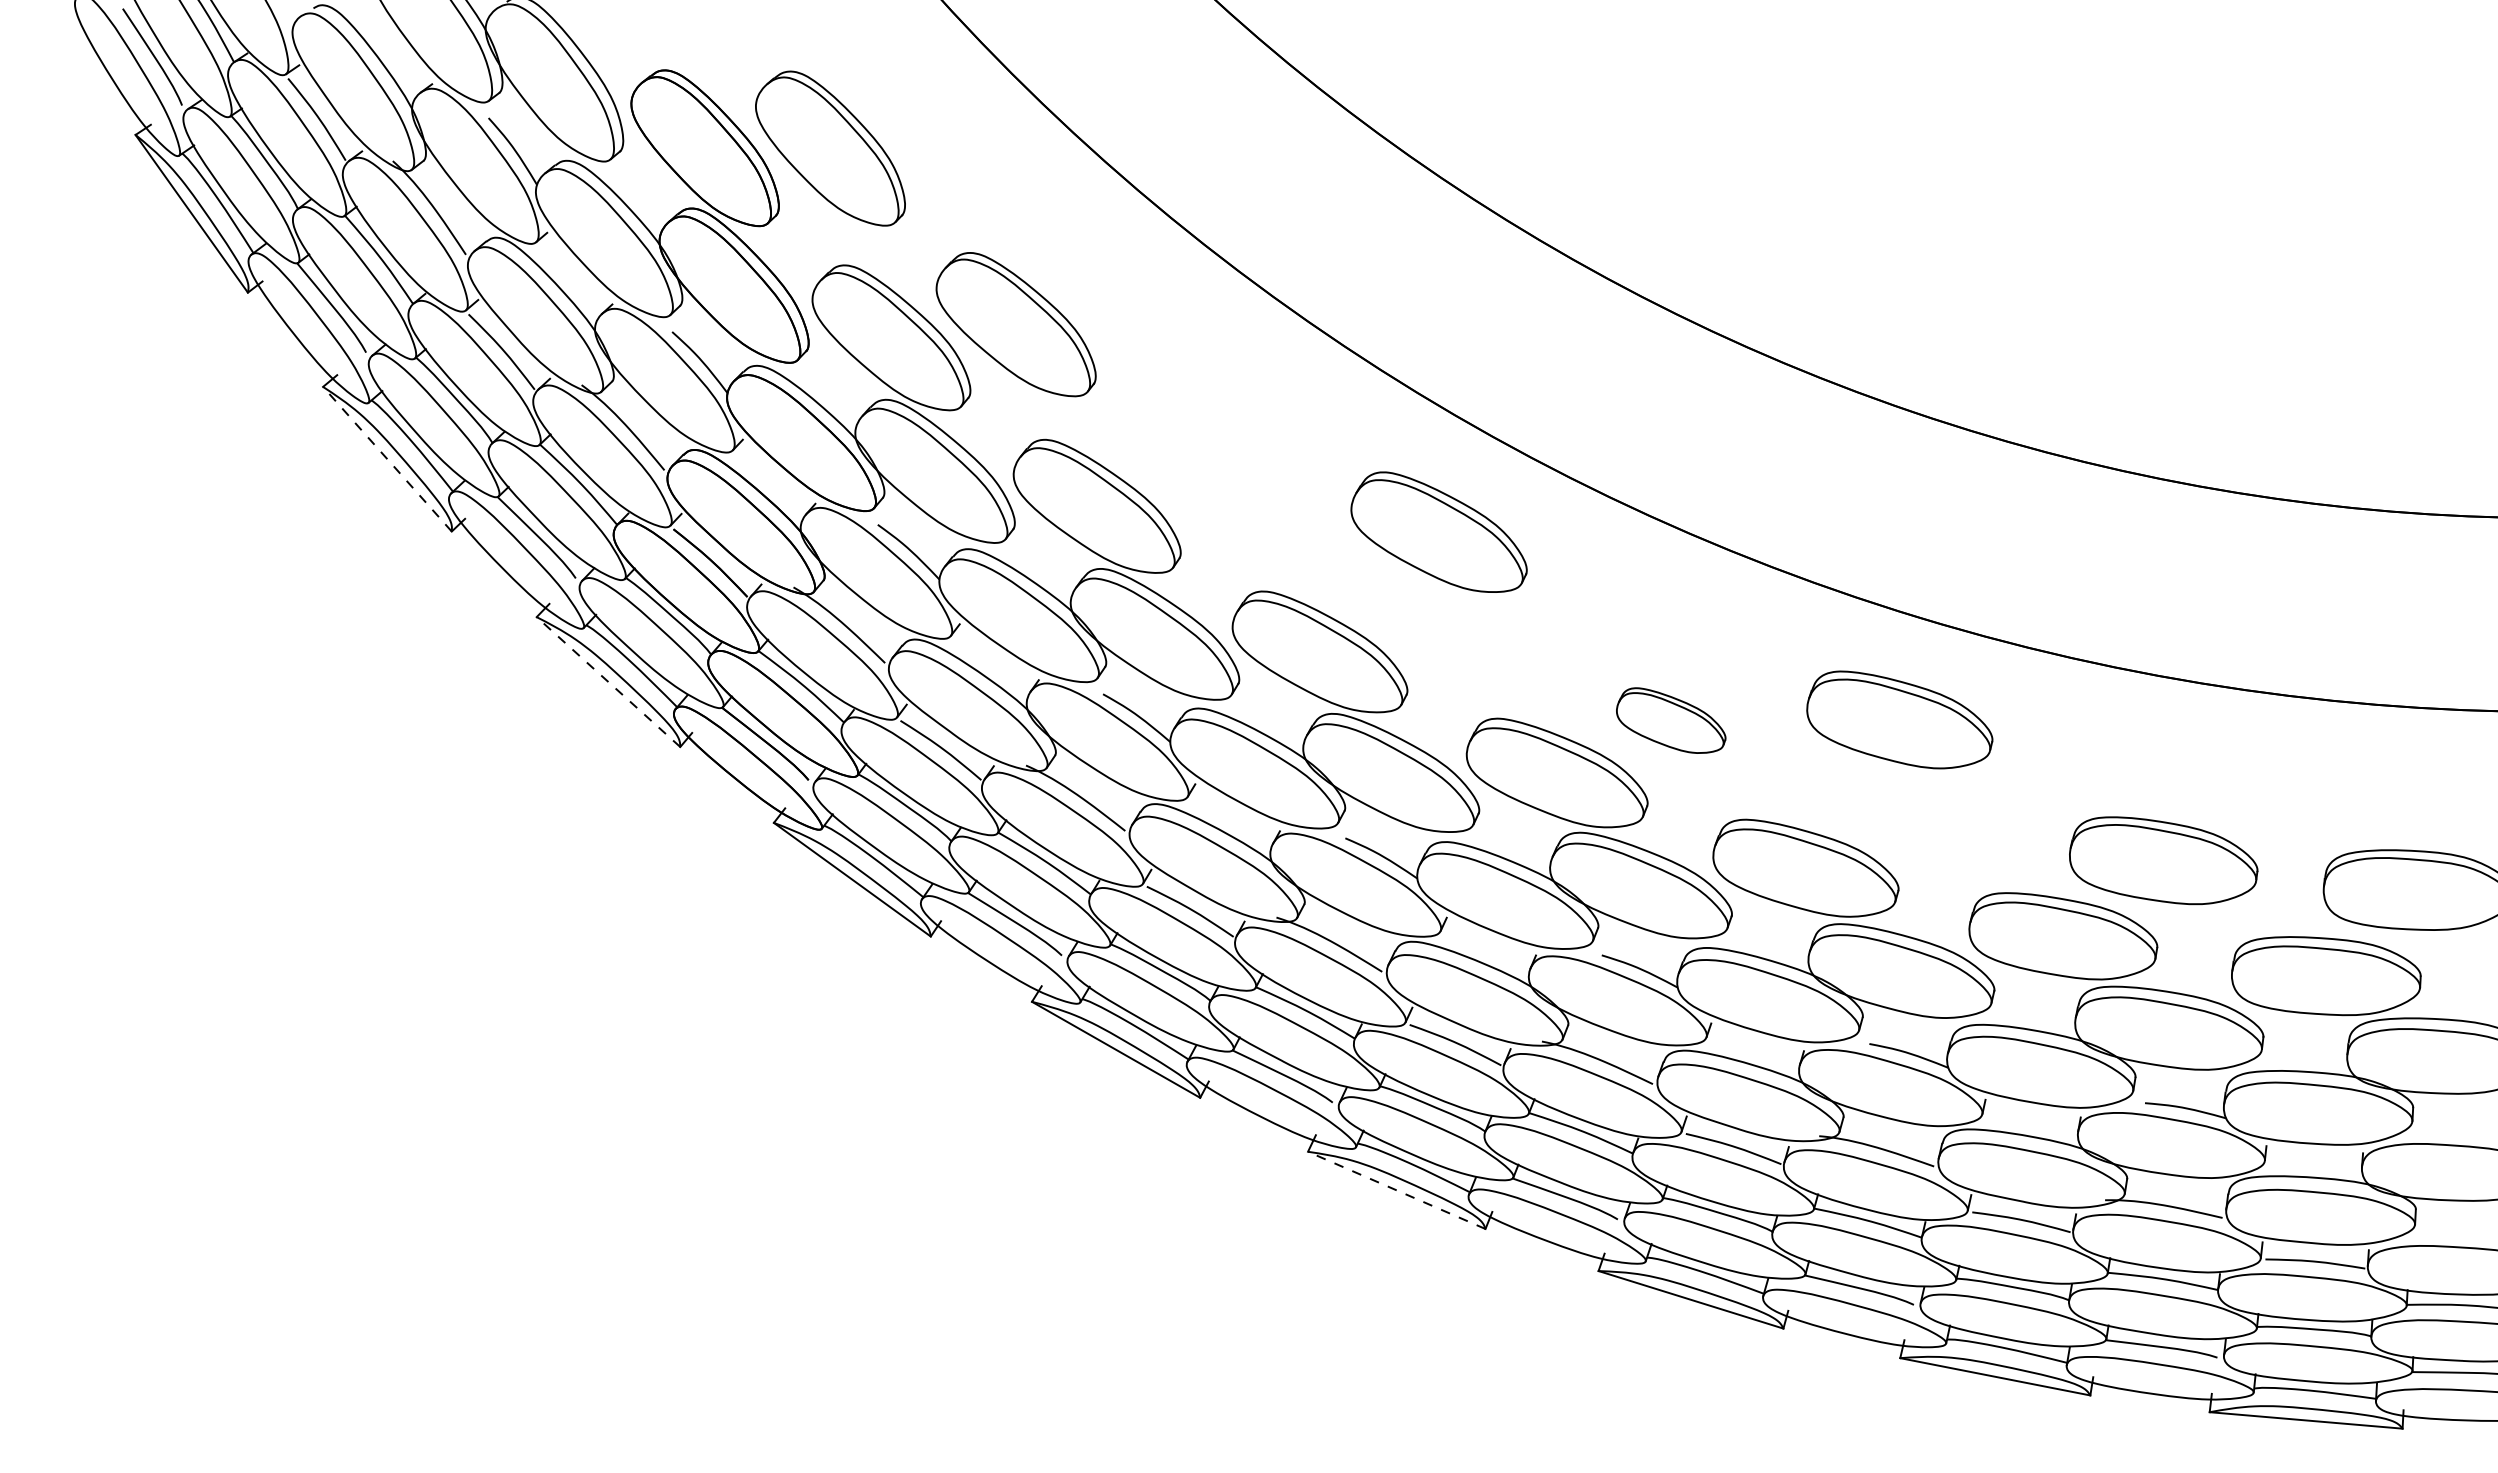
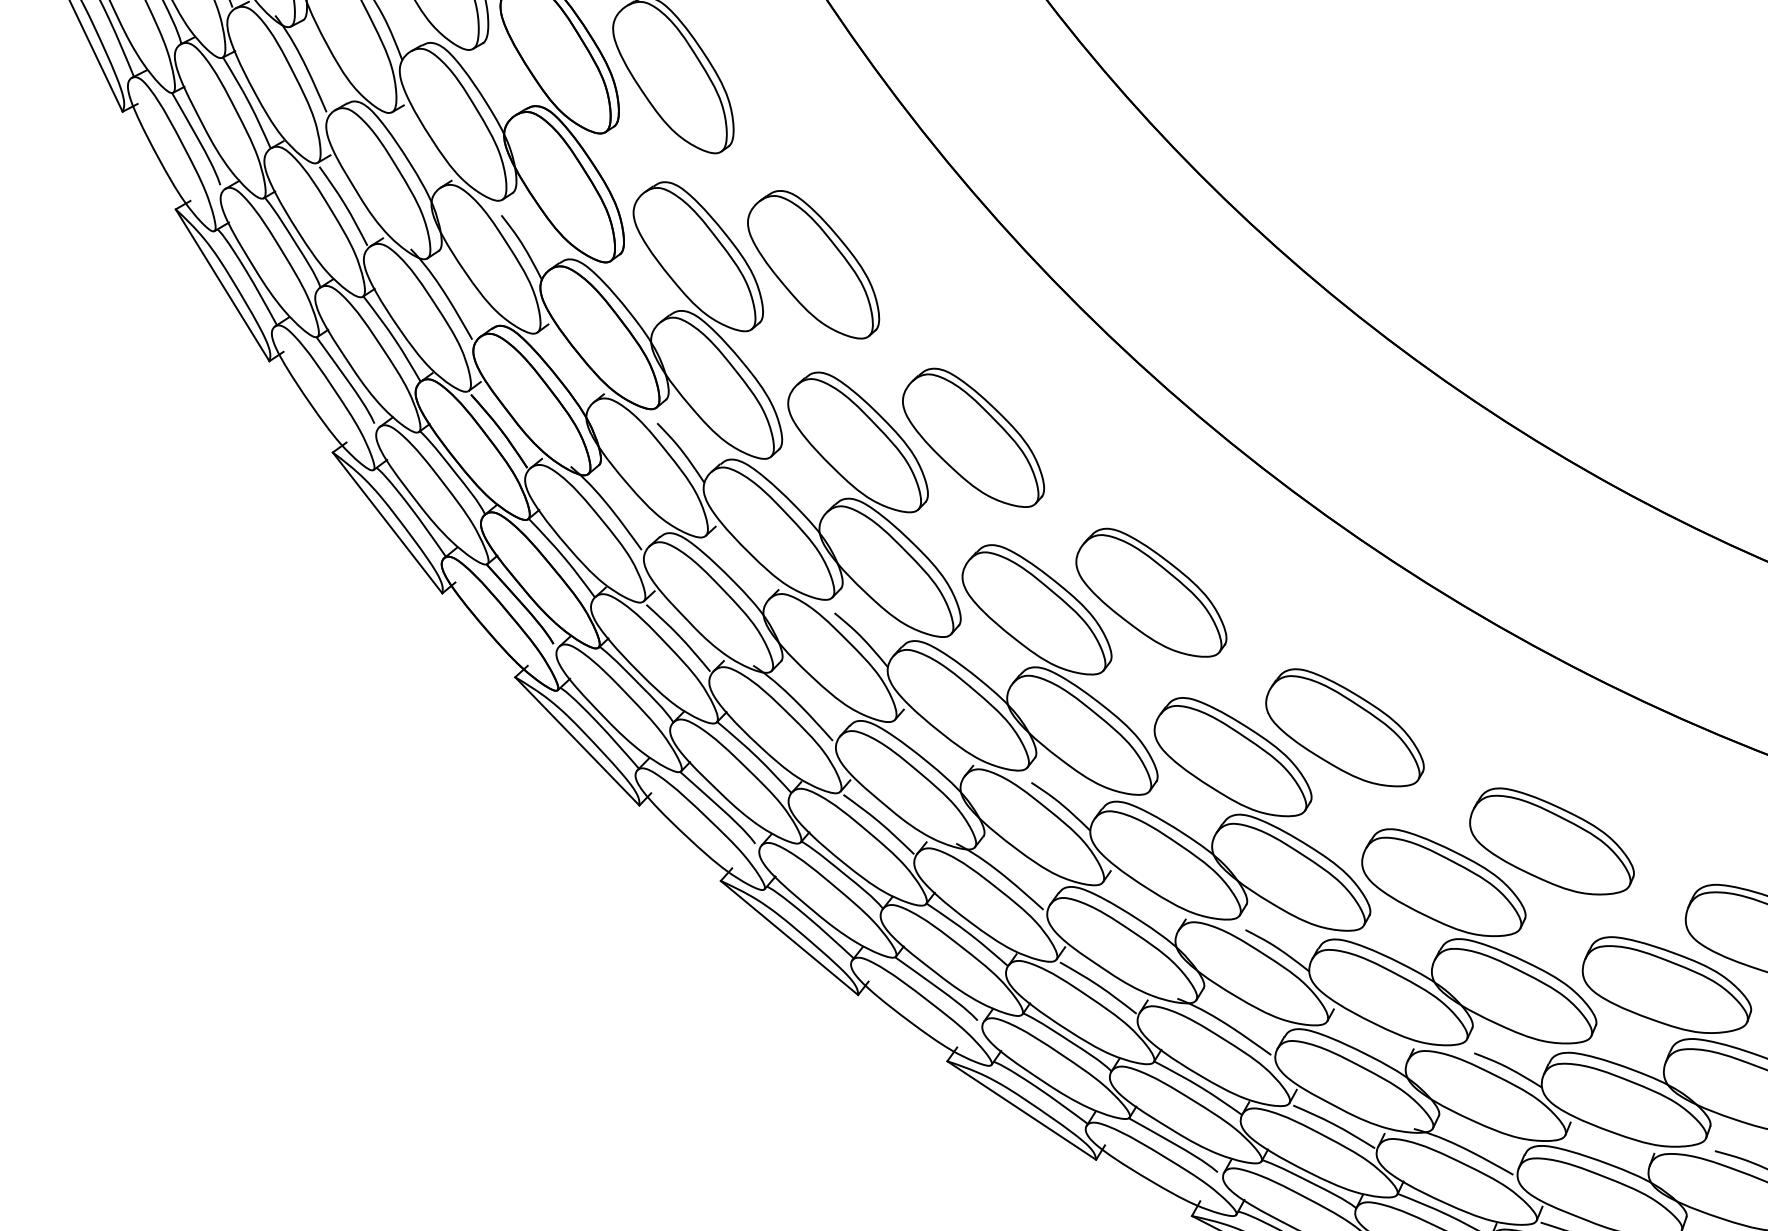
line: (387, 459) -> (222, 285), dashed -> solid
part: (1219, 479) -> (974, 436), added
part: (1438, 531) -> (1152, 591), moved
line: (608, 682) -> (387, 523), dashed -> solid
part: (1899, 719) -> (1552, 842), moved
part: (1670, 720) -> (1345, 727), size x1.67
line: (1396, 1190) -> (1021, 1110), dashed -> solid

